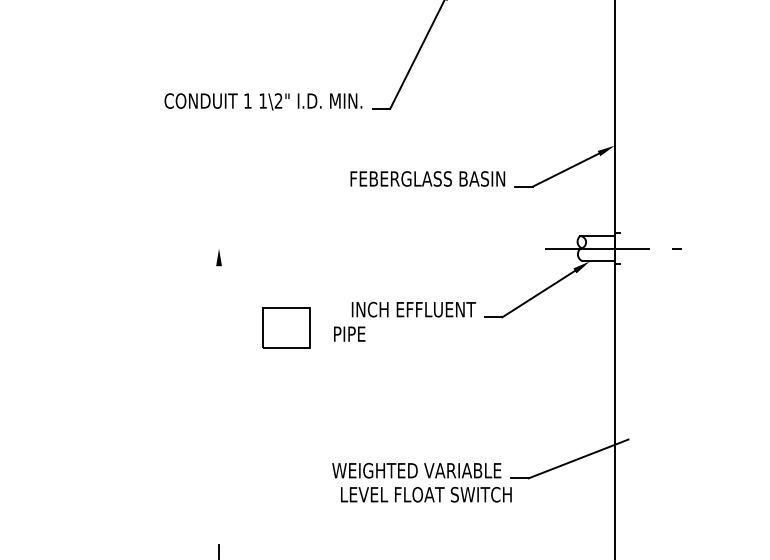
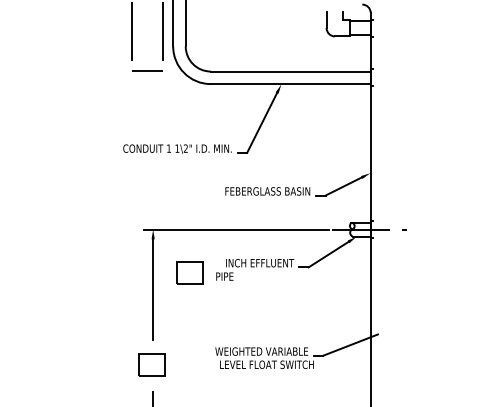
line: (369, 248) -> (235, 229), added
line: (219, 357) -> (153, 289), added
part: (216, 494) -> (151, 364), added

